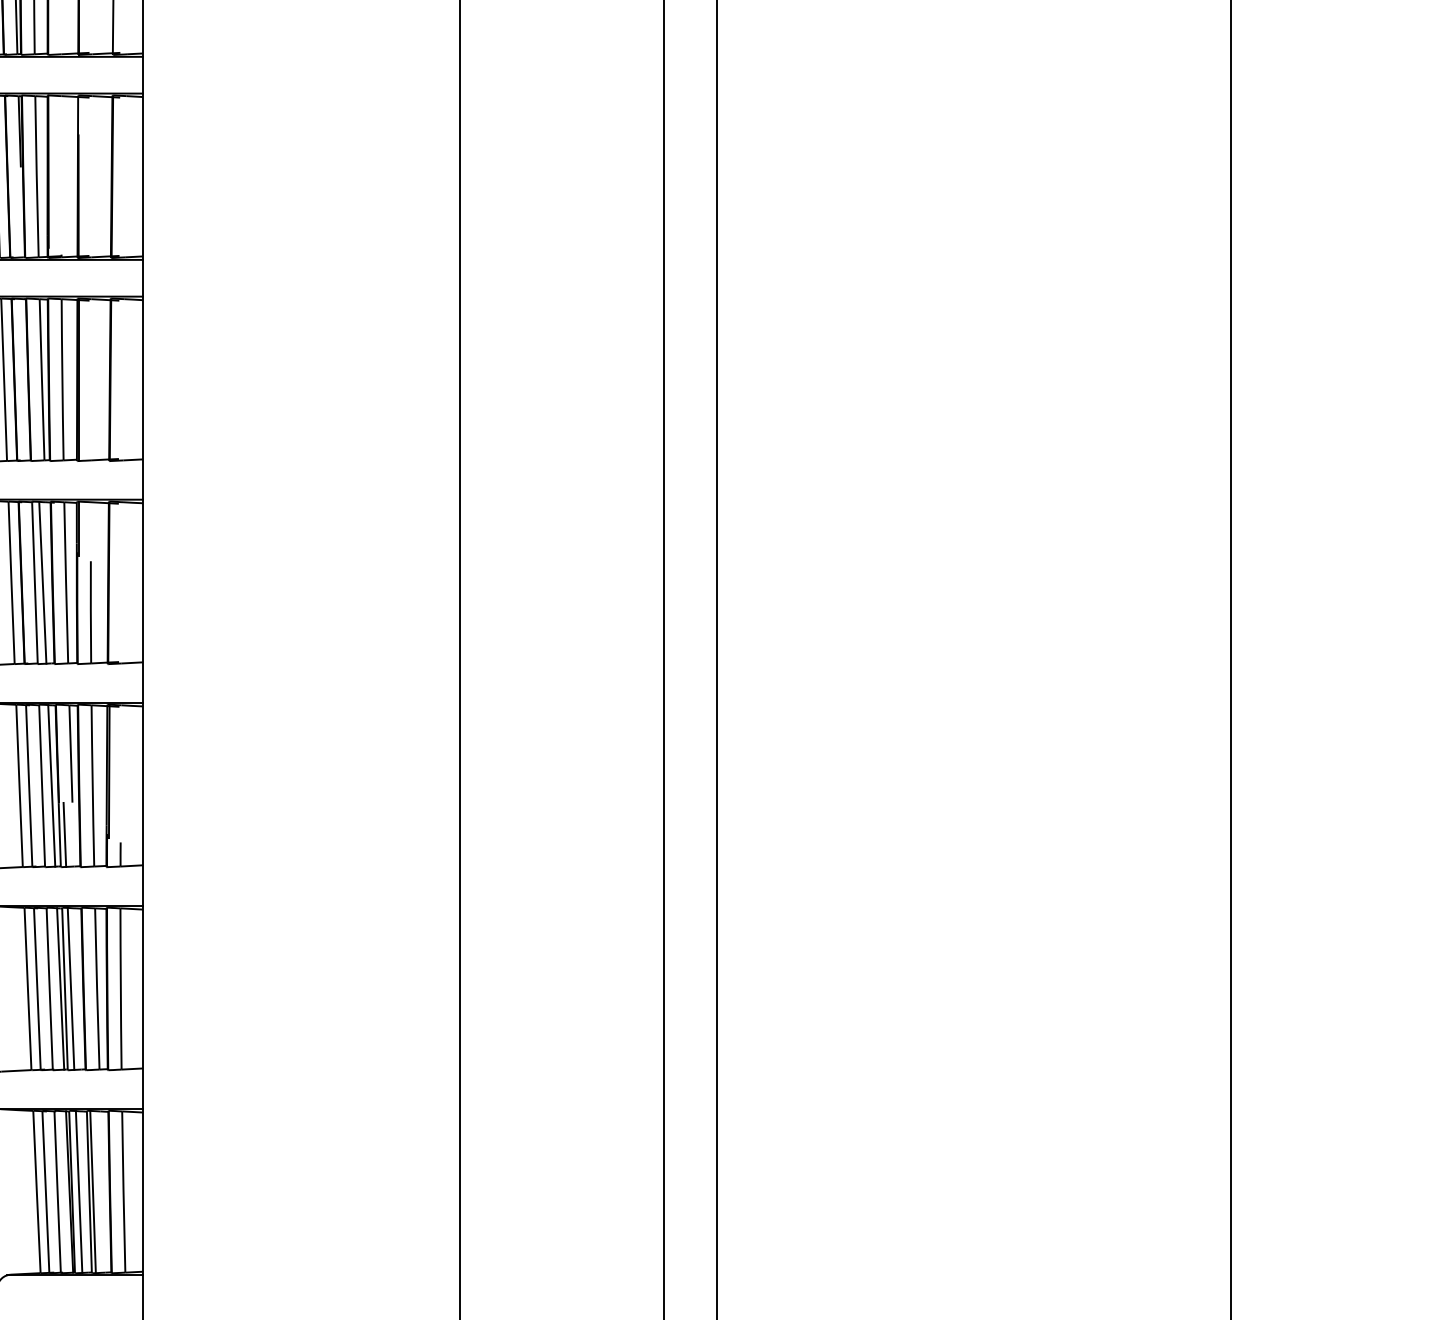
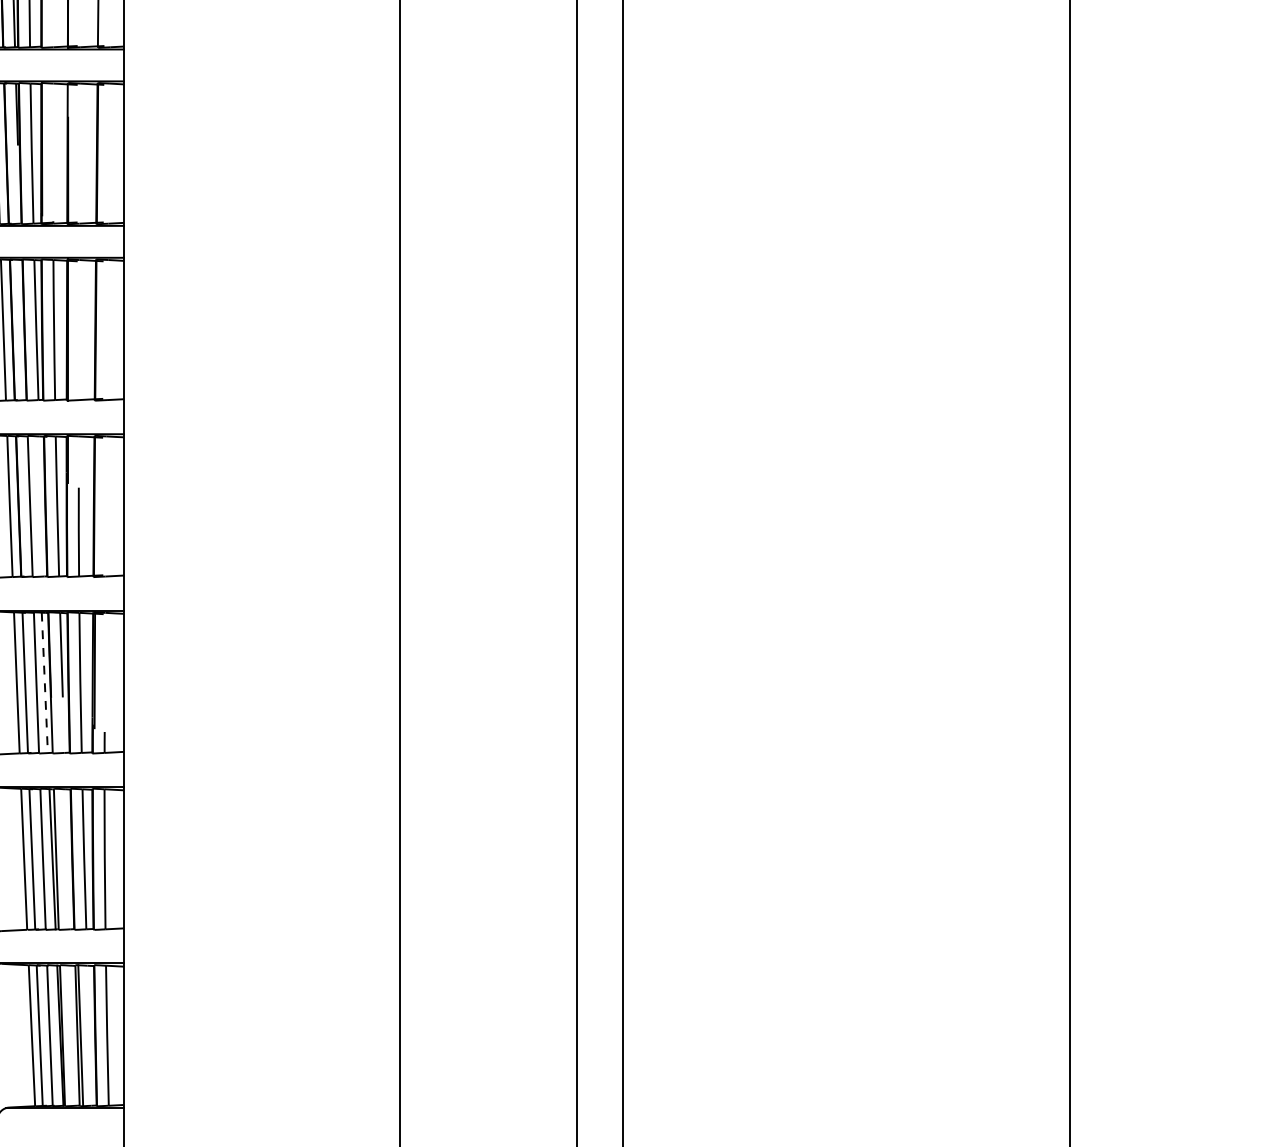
line: (43, 582) -> (37, 506), removed
line: (51, 786) -> (44, 683), solid -> dashed
line: (65, 834) -> (56, 725), removed
line: (70, 988) -> (61, 858), removed
line: (78, 1191) -> (68, 1035), removed

